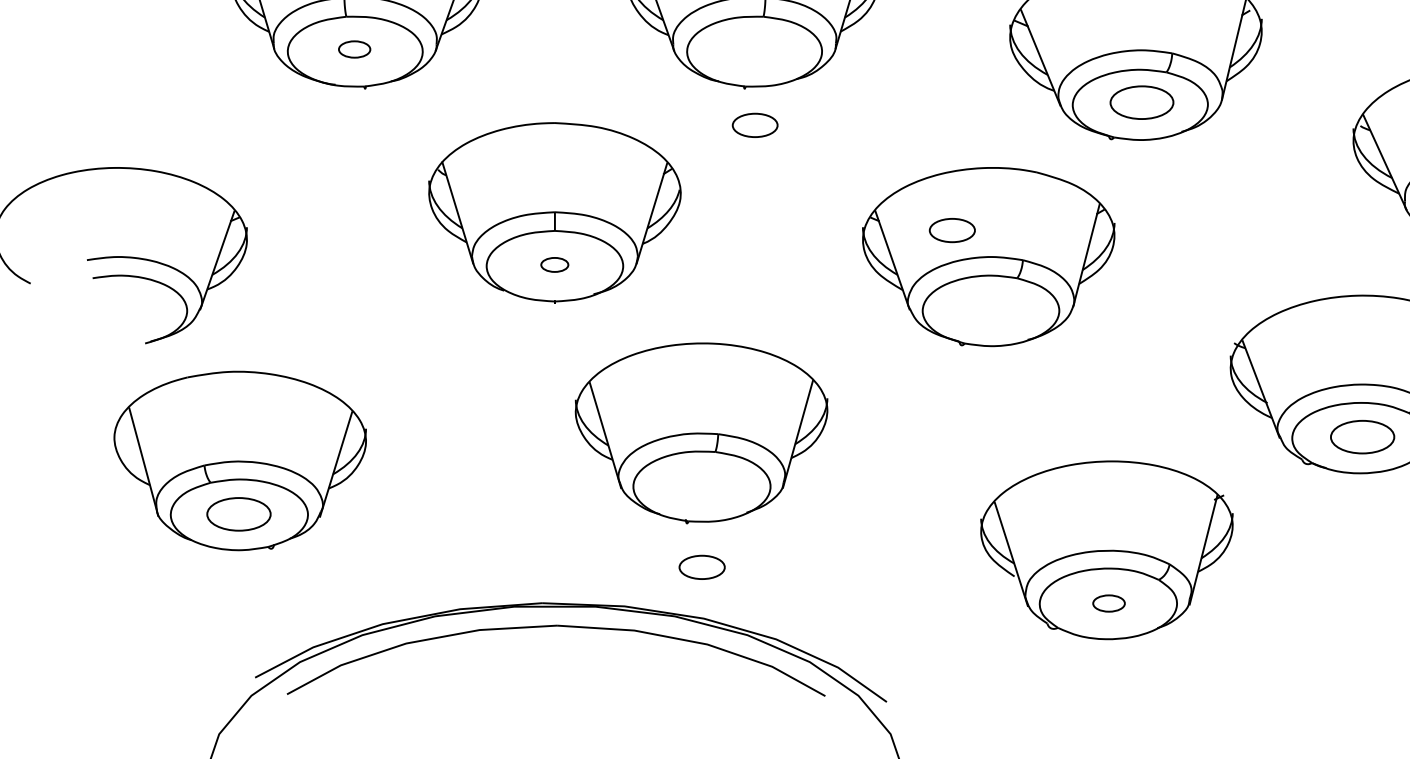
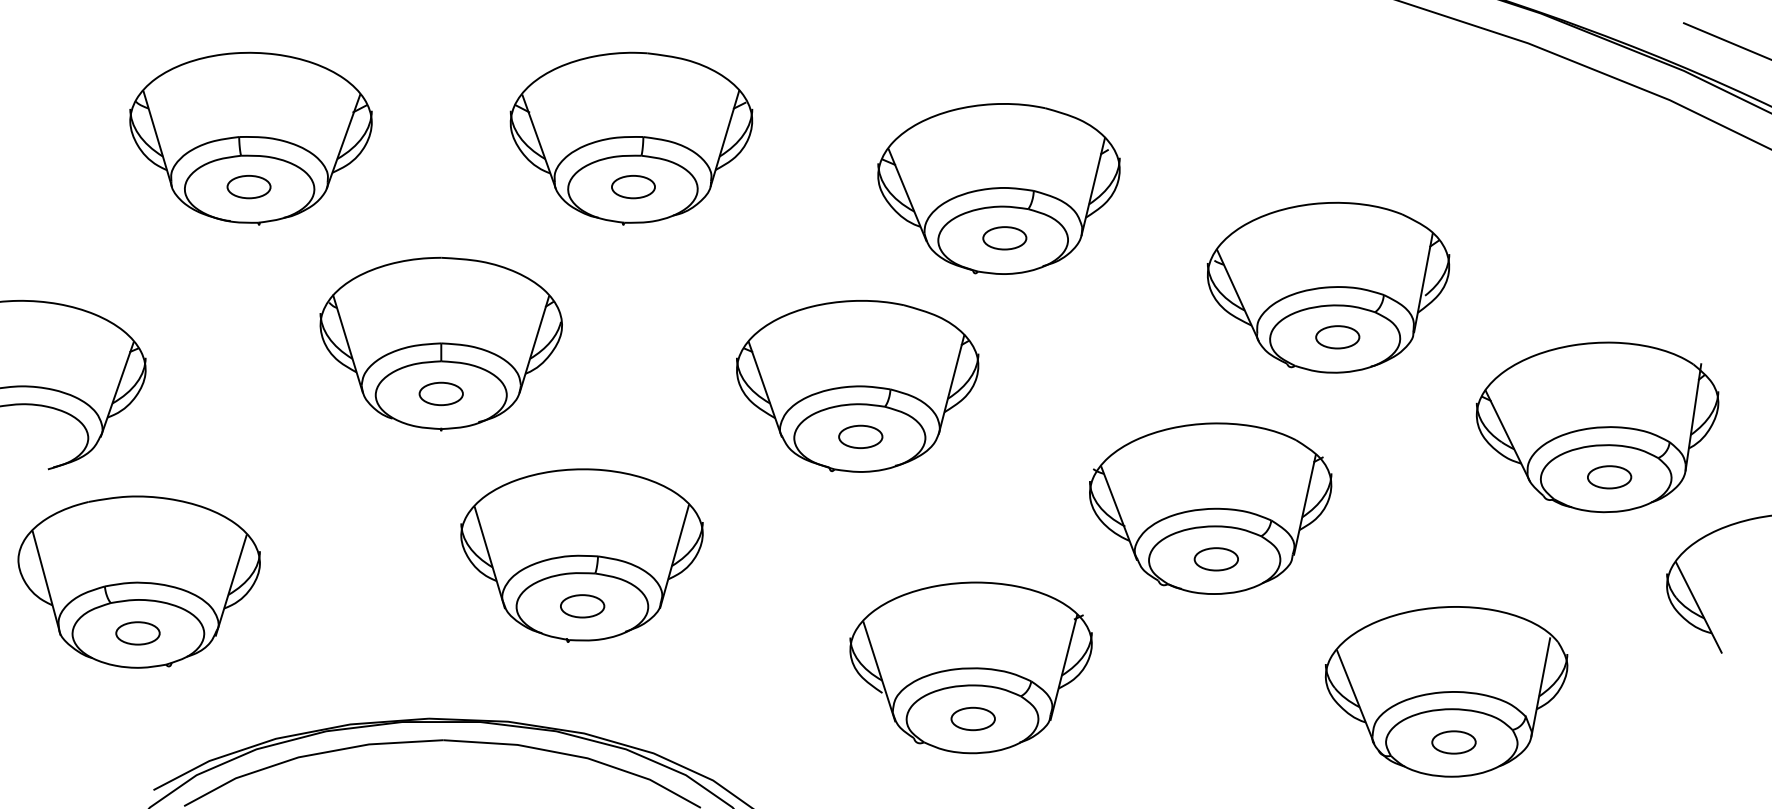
part: (354, 49) -> (248, 187), size x1.43
part: (1141, 102) -> (1004, 238), size x0.71
part: (755, 125) -> (633, 187), moved
part: (952, 230) -> (860, 436), moved
part: (554, 264) -> (440, 393), size x1.67
part: (1361, 437) -> (1215, 559), size x0.71
part: (238, 514) -> (137, 633), size x0.71
part: (702, 567) -> (582, 606), moved
part: (1108, 603) -> (972, 718), size x1.43

